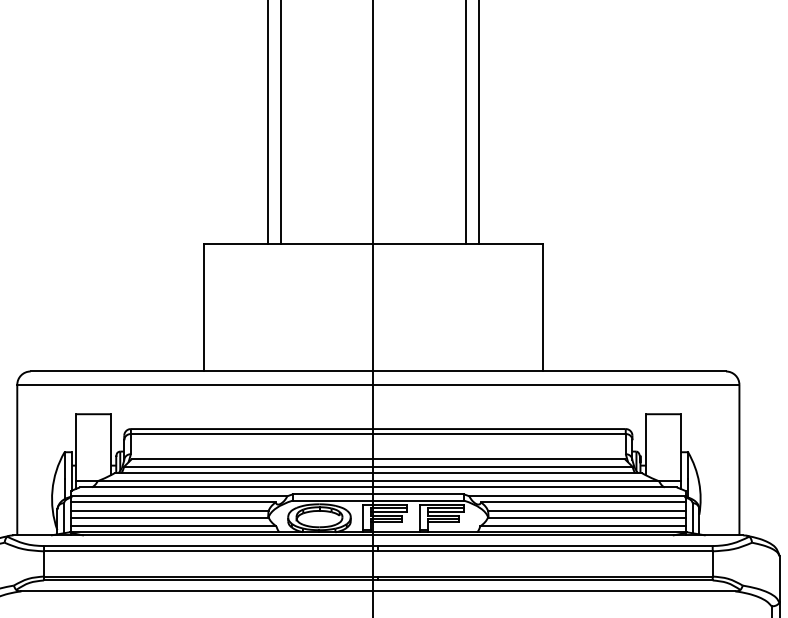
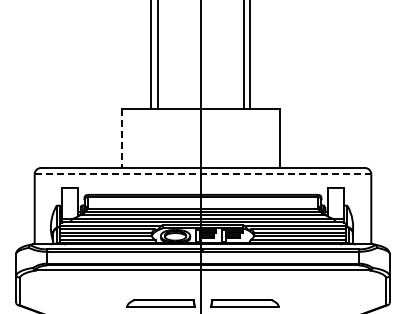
line: (203, 308) -> (121, 138), solid -> dashed
line: (379, 385) -> (203, 174), solid -> dashed

